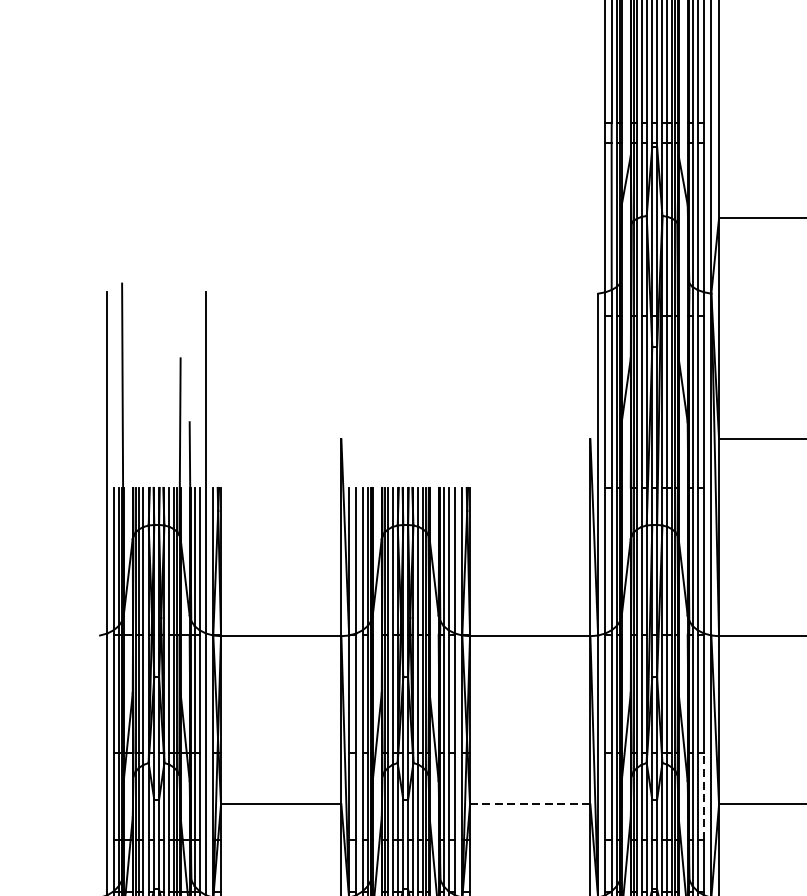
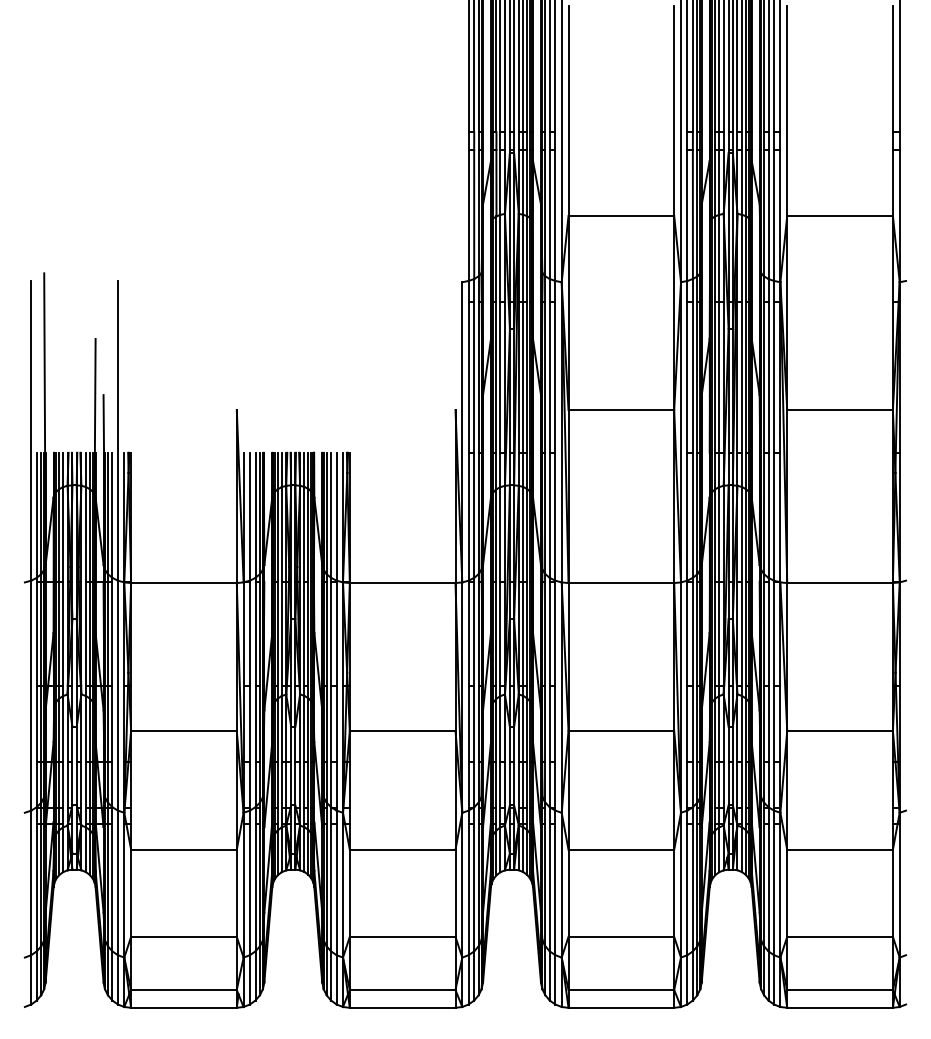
line: (704, 796) -> (555, 723), dashed -> solid
line: (530, 804) -> (402, 730), dashed -> solid

